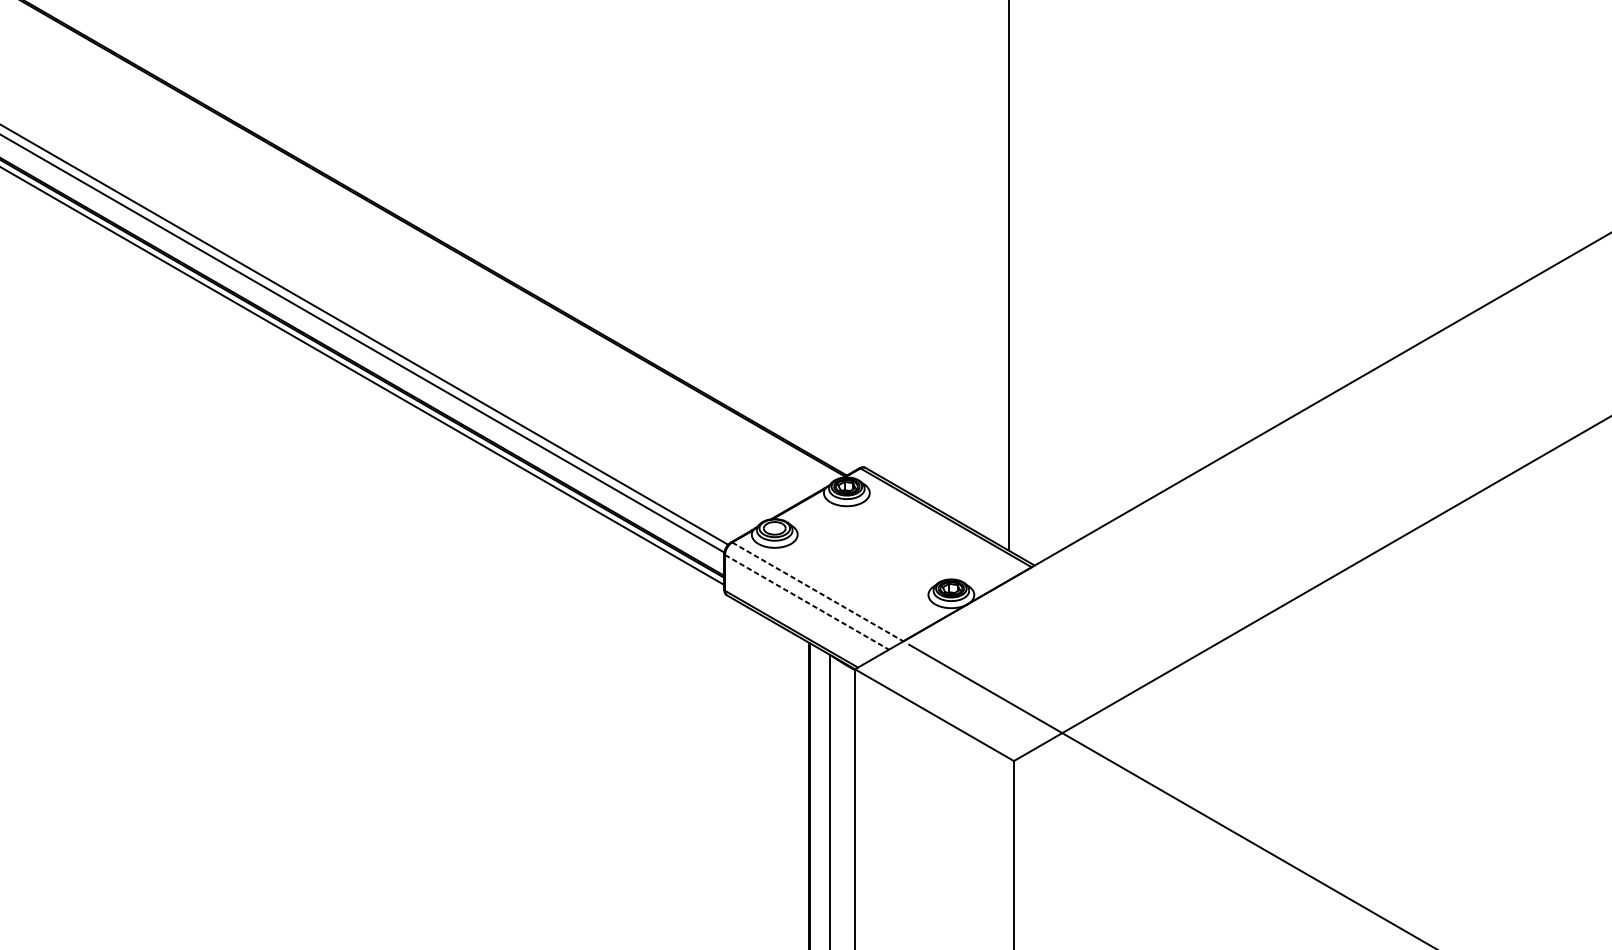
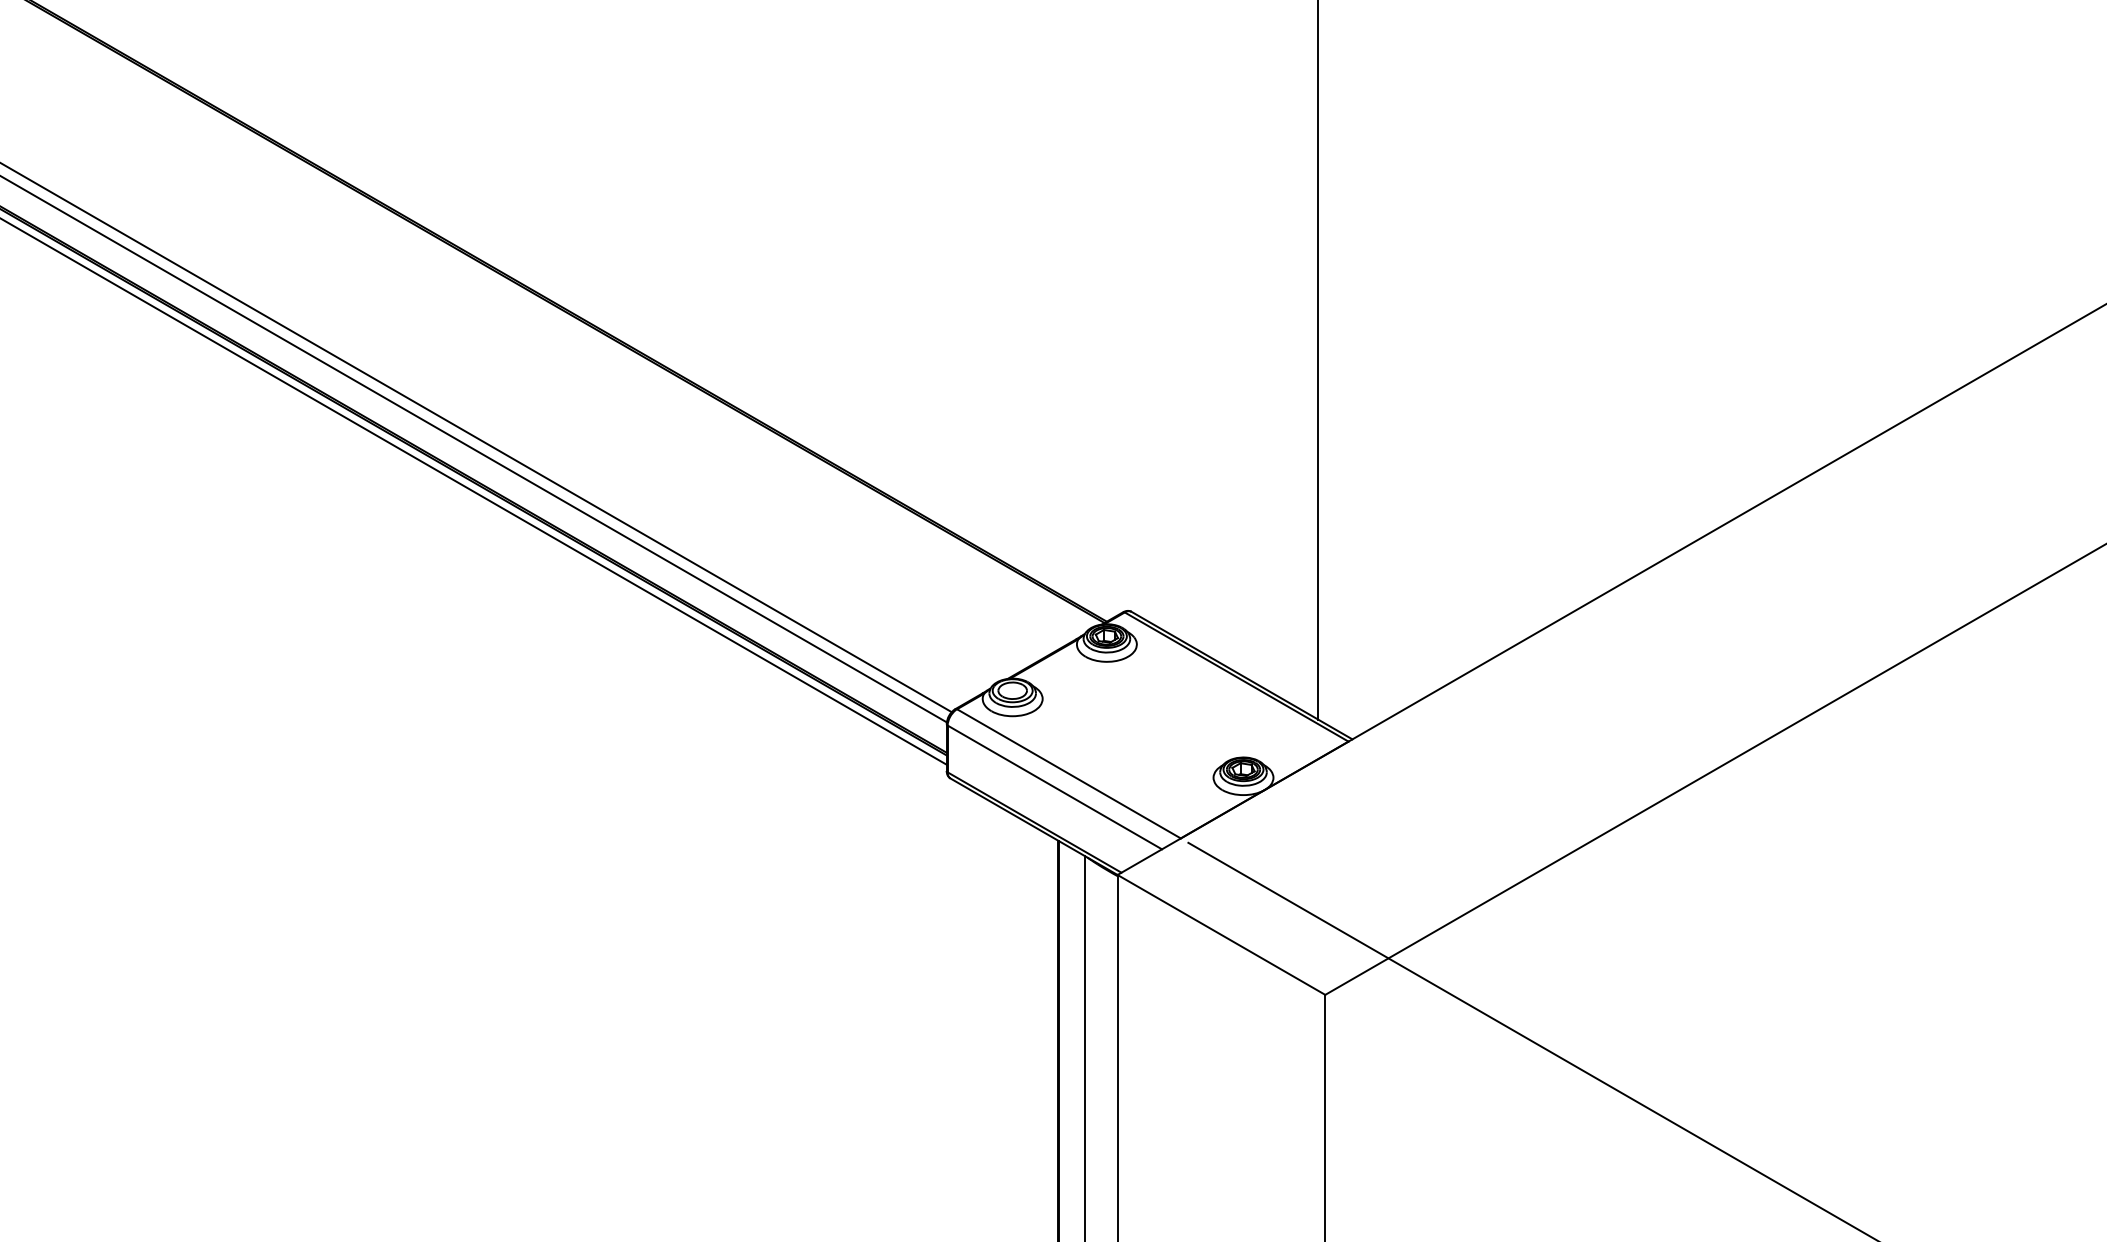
line: (818, 592) -> (1069, 774), dashed -> solid
line: (806, 602) -> (1054, 787), dashed -> solid

